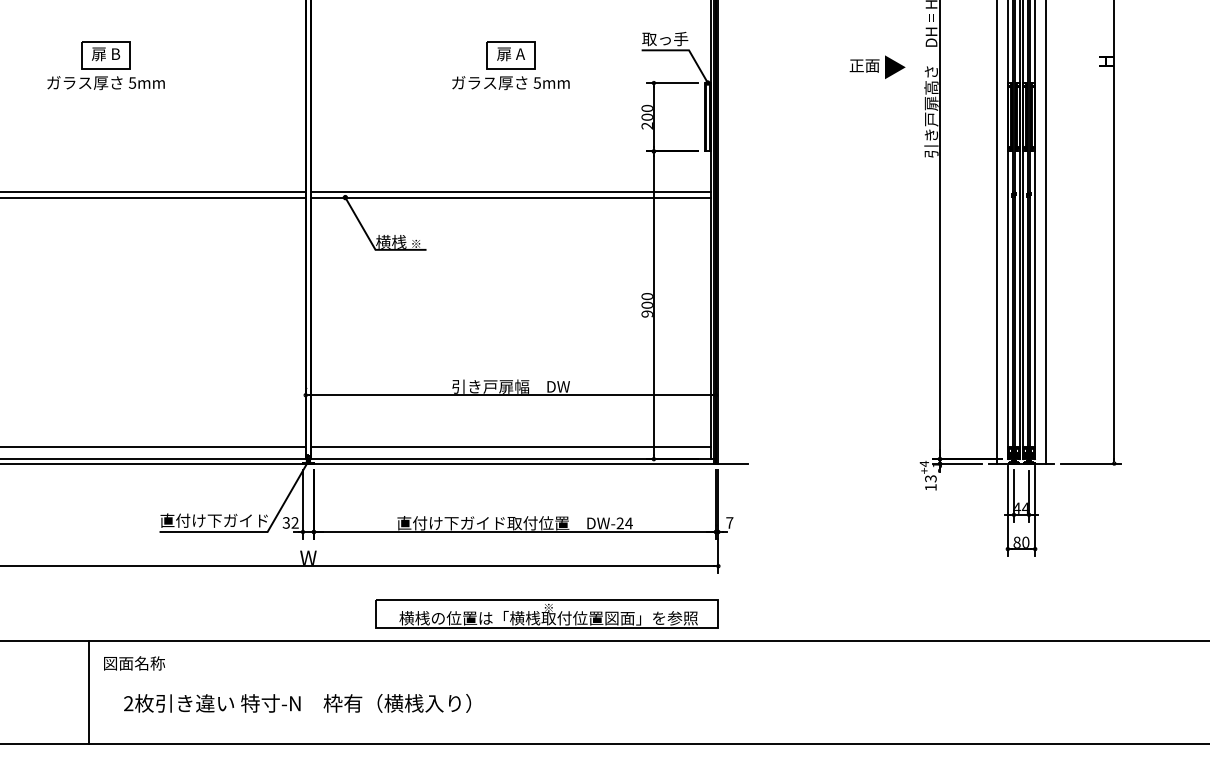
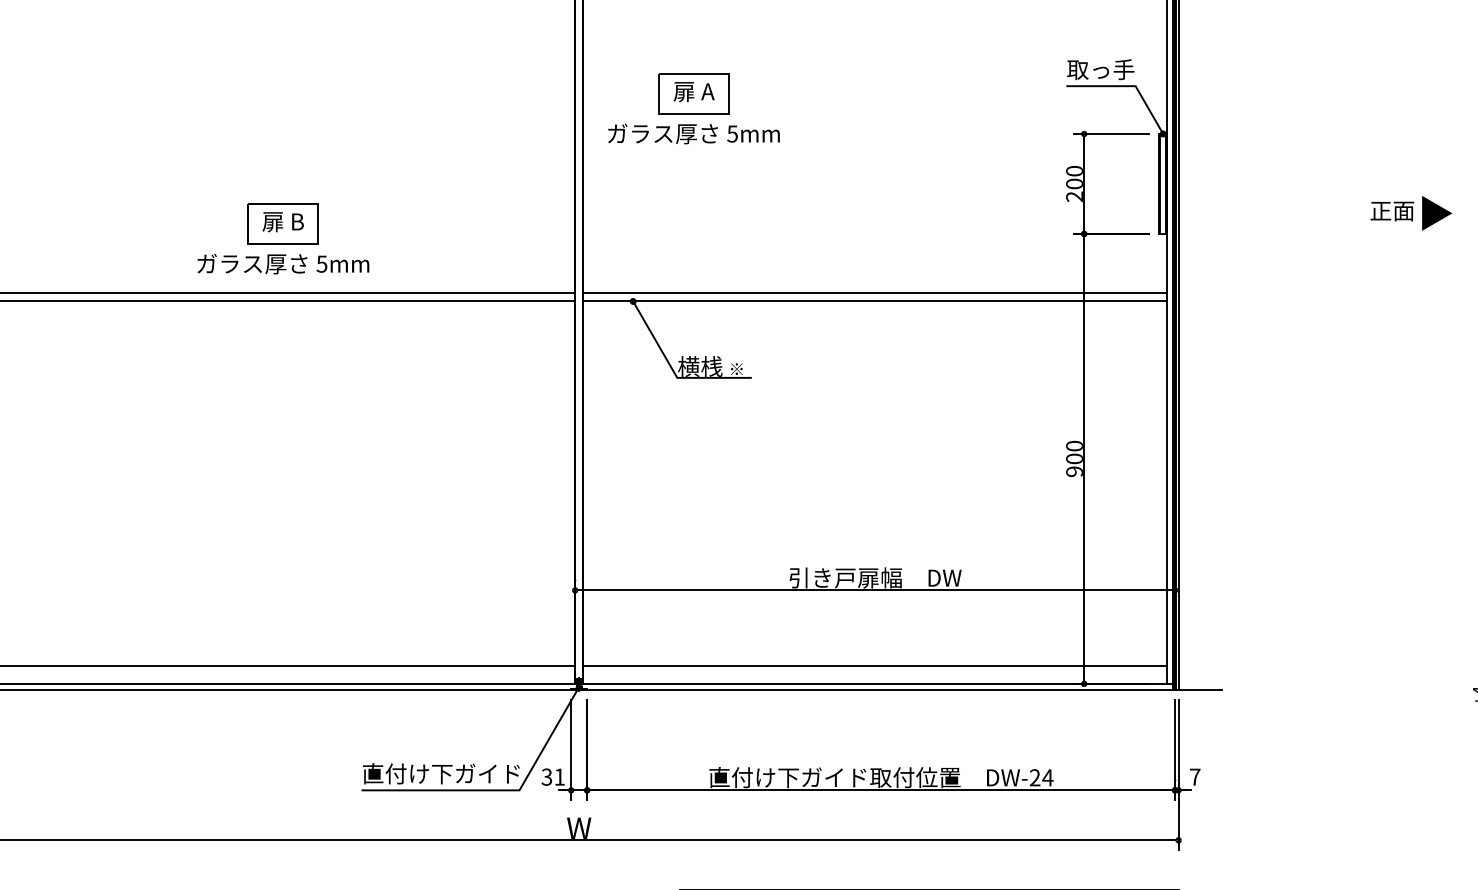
part: (105, 65) -> (282, 238), moved
part: (510, 65) -> (693, 108), moved
text: (877, 66) -> (1411, 212), moved
text: (294, 522) -> (558, 776), 32 -> 31

